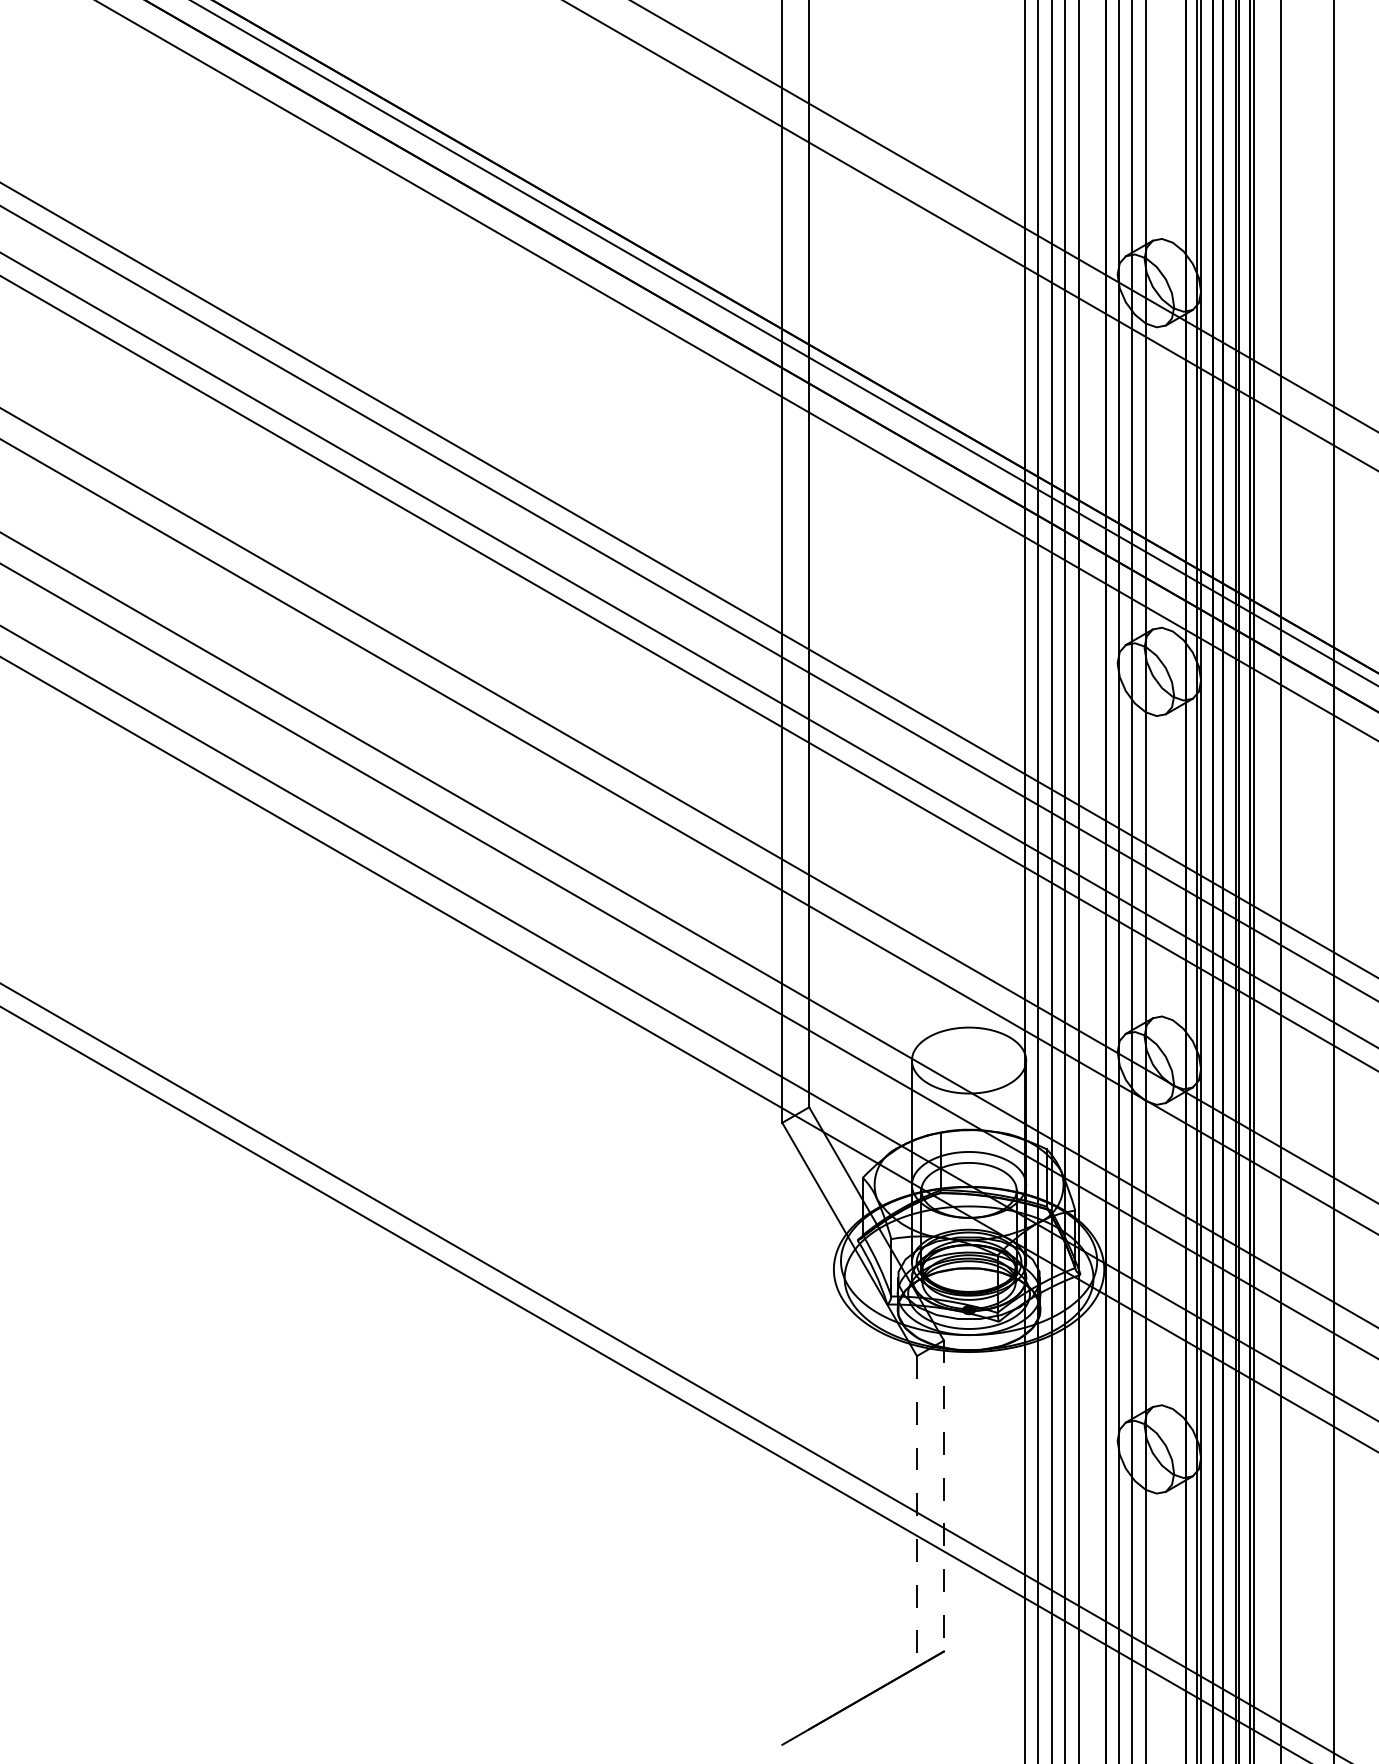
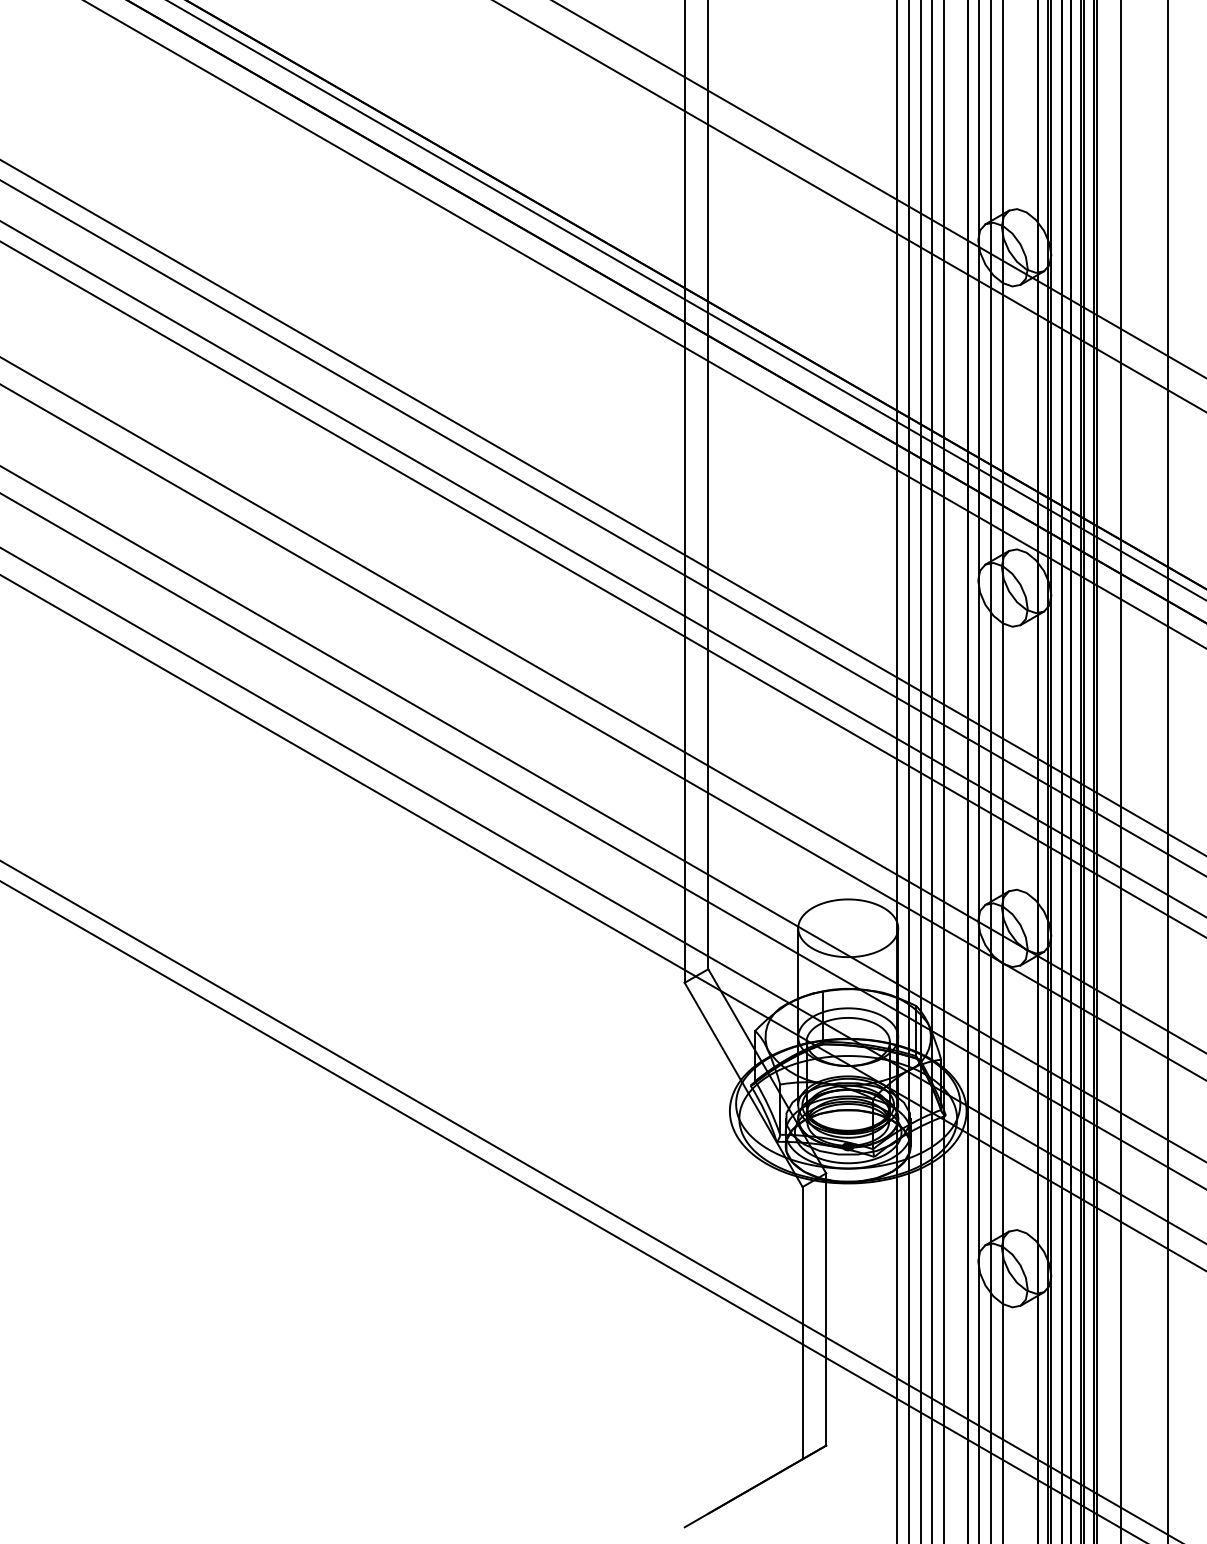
line: (944, 1497) -> (826, 1310), dashed -> solid
line: (916, 1512) -> (802, 1323), dashed -> solid

